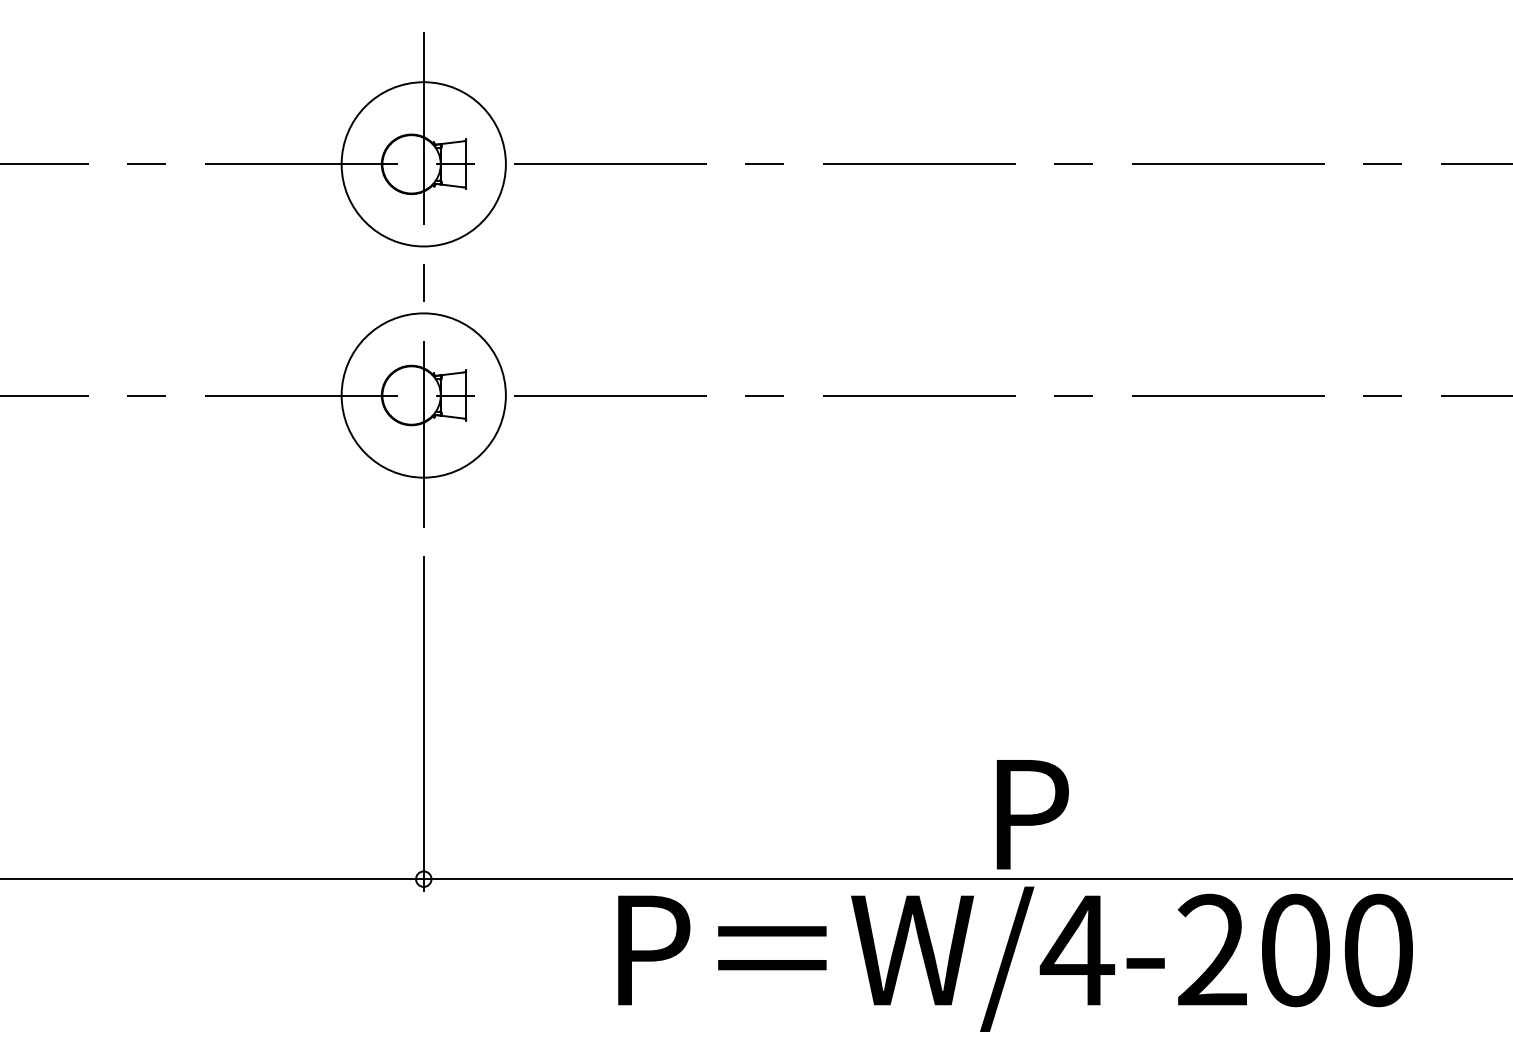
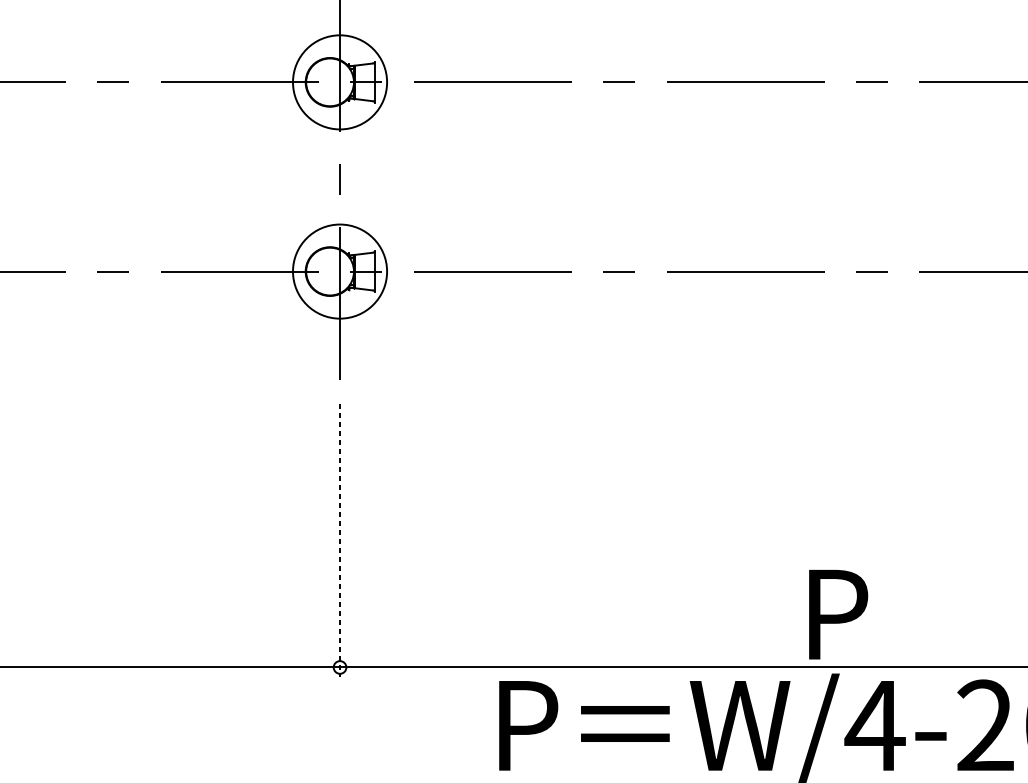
circle: (423, 164) -> (339, 82), size x0.7
circle: (423, 395) -> (339, 271), size x0.7
line: (423, 724) -> (339, 540), solid -> dashed

